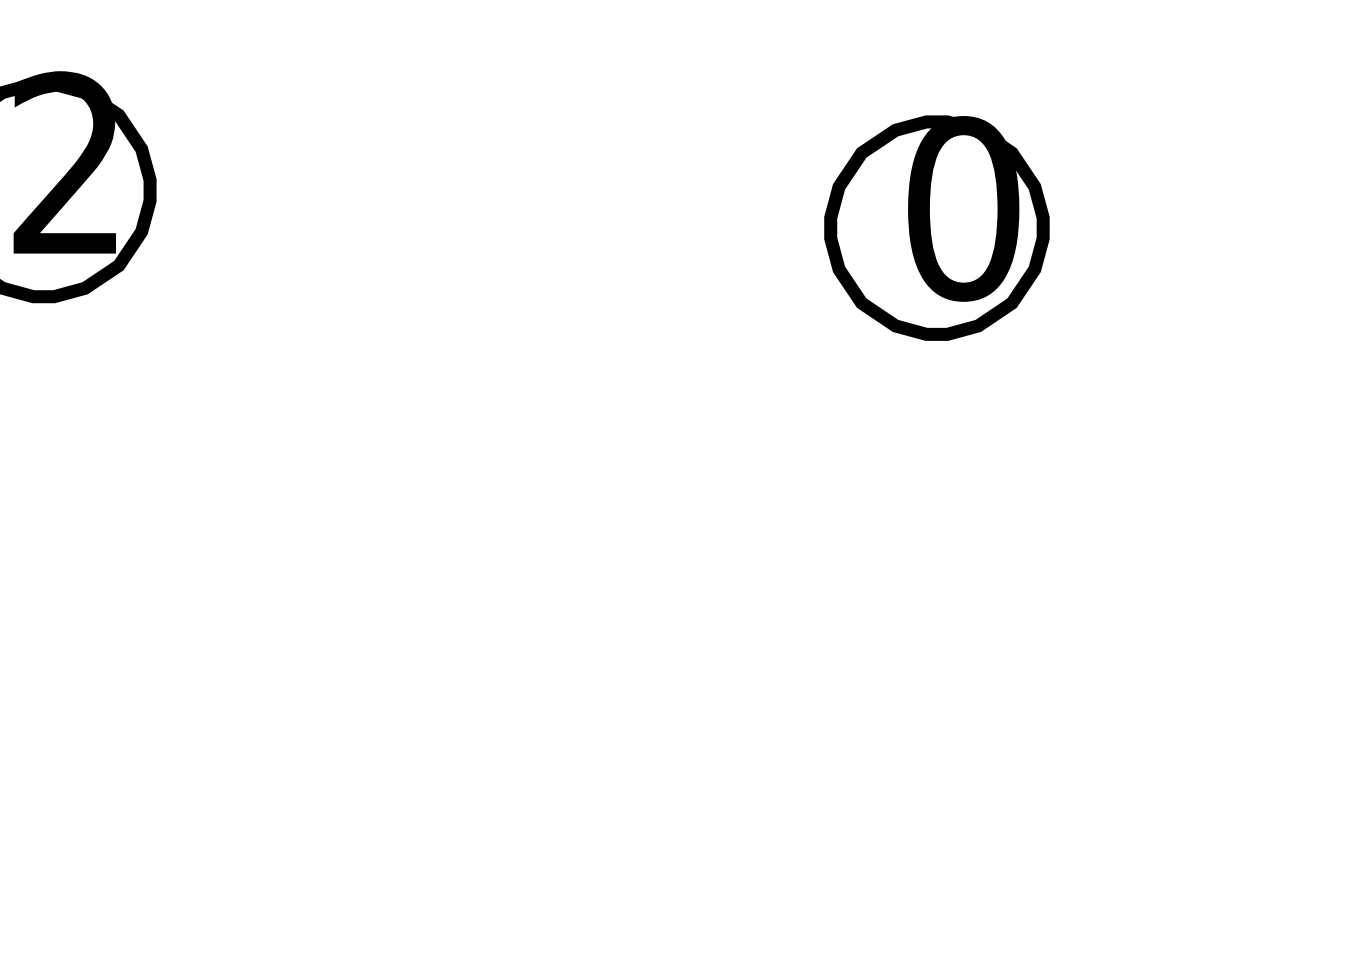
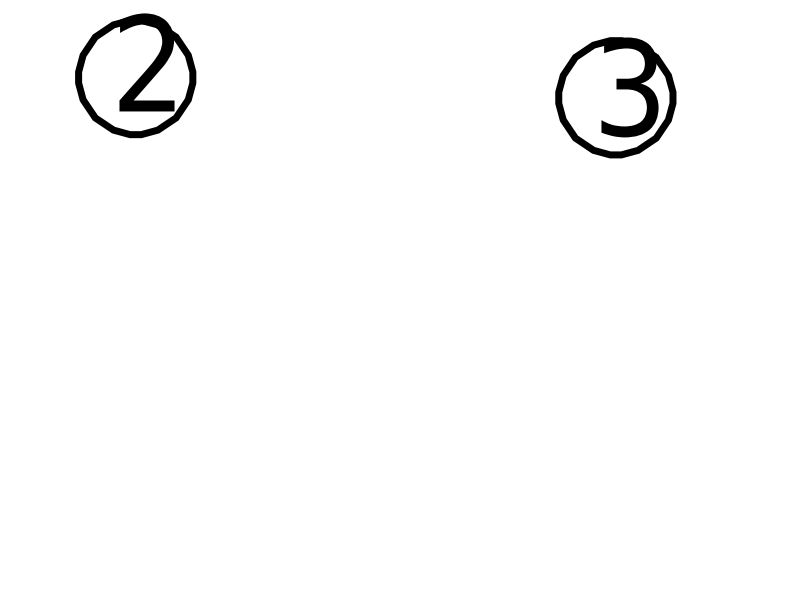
text: (964, 208) -> (630, 87), 0 -> 3

